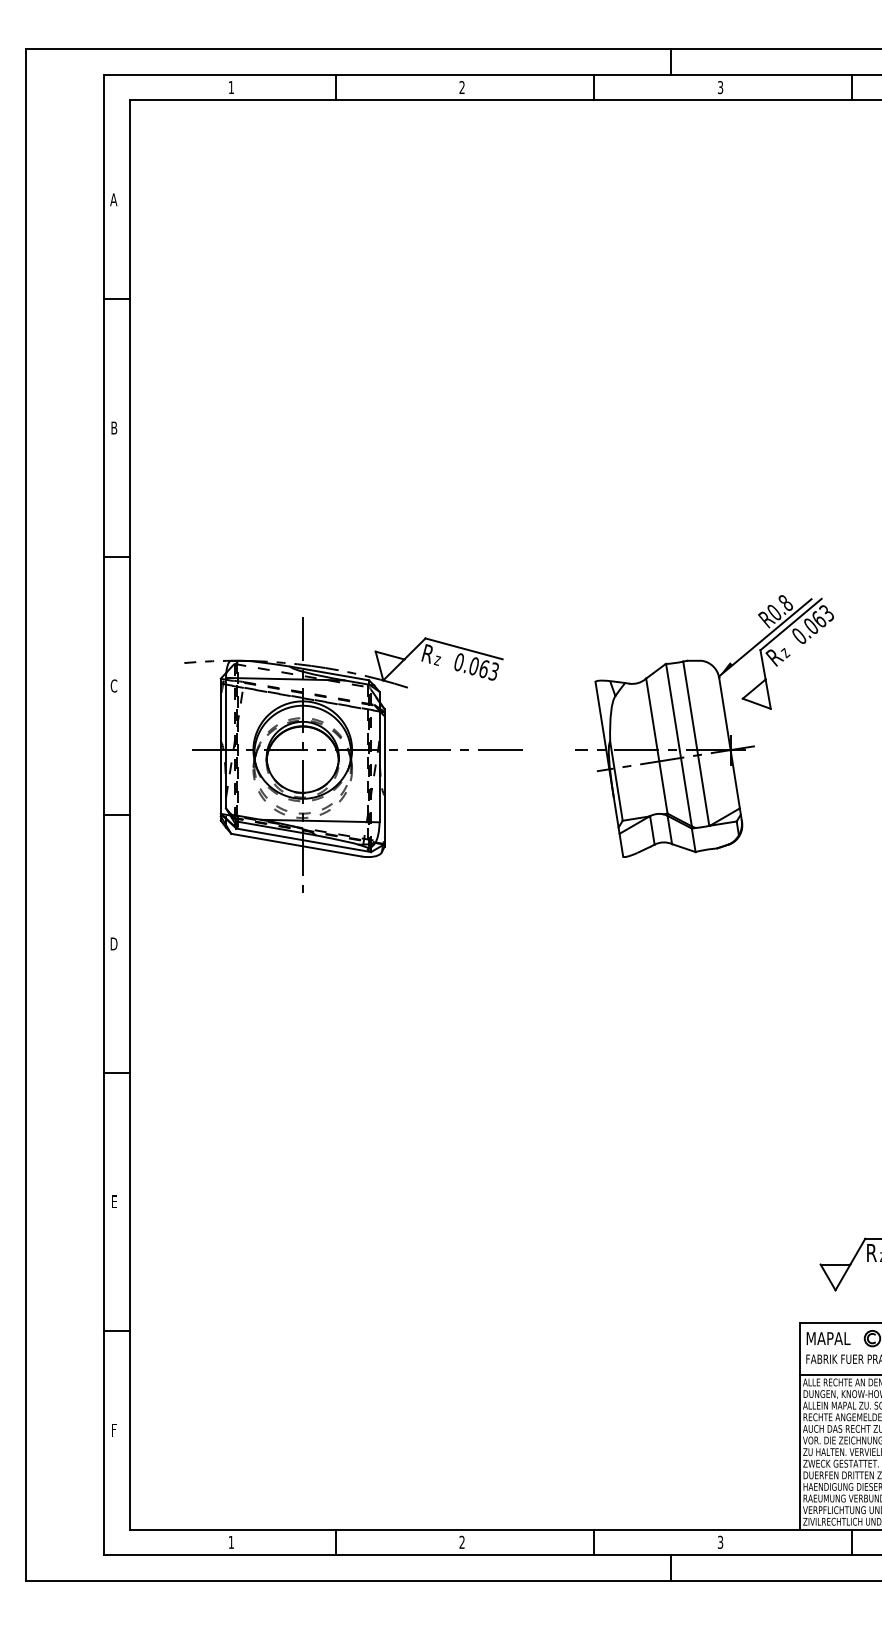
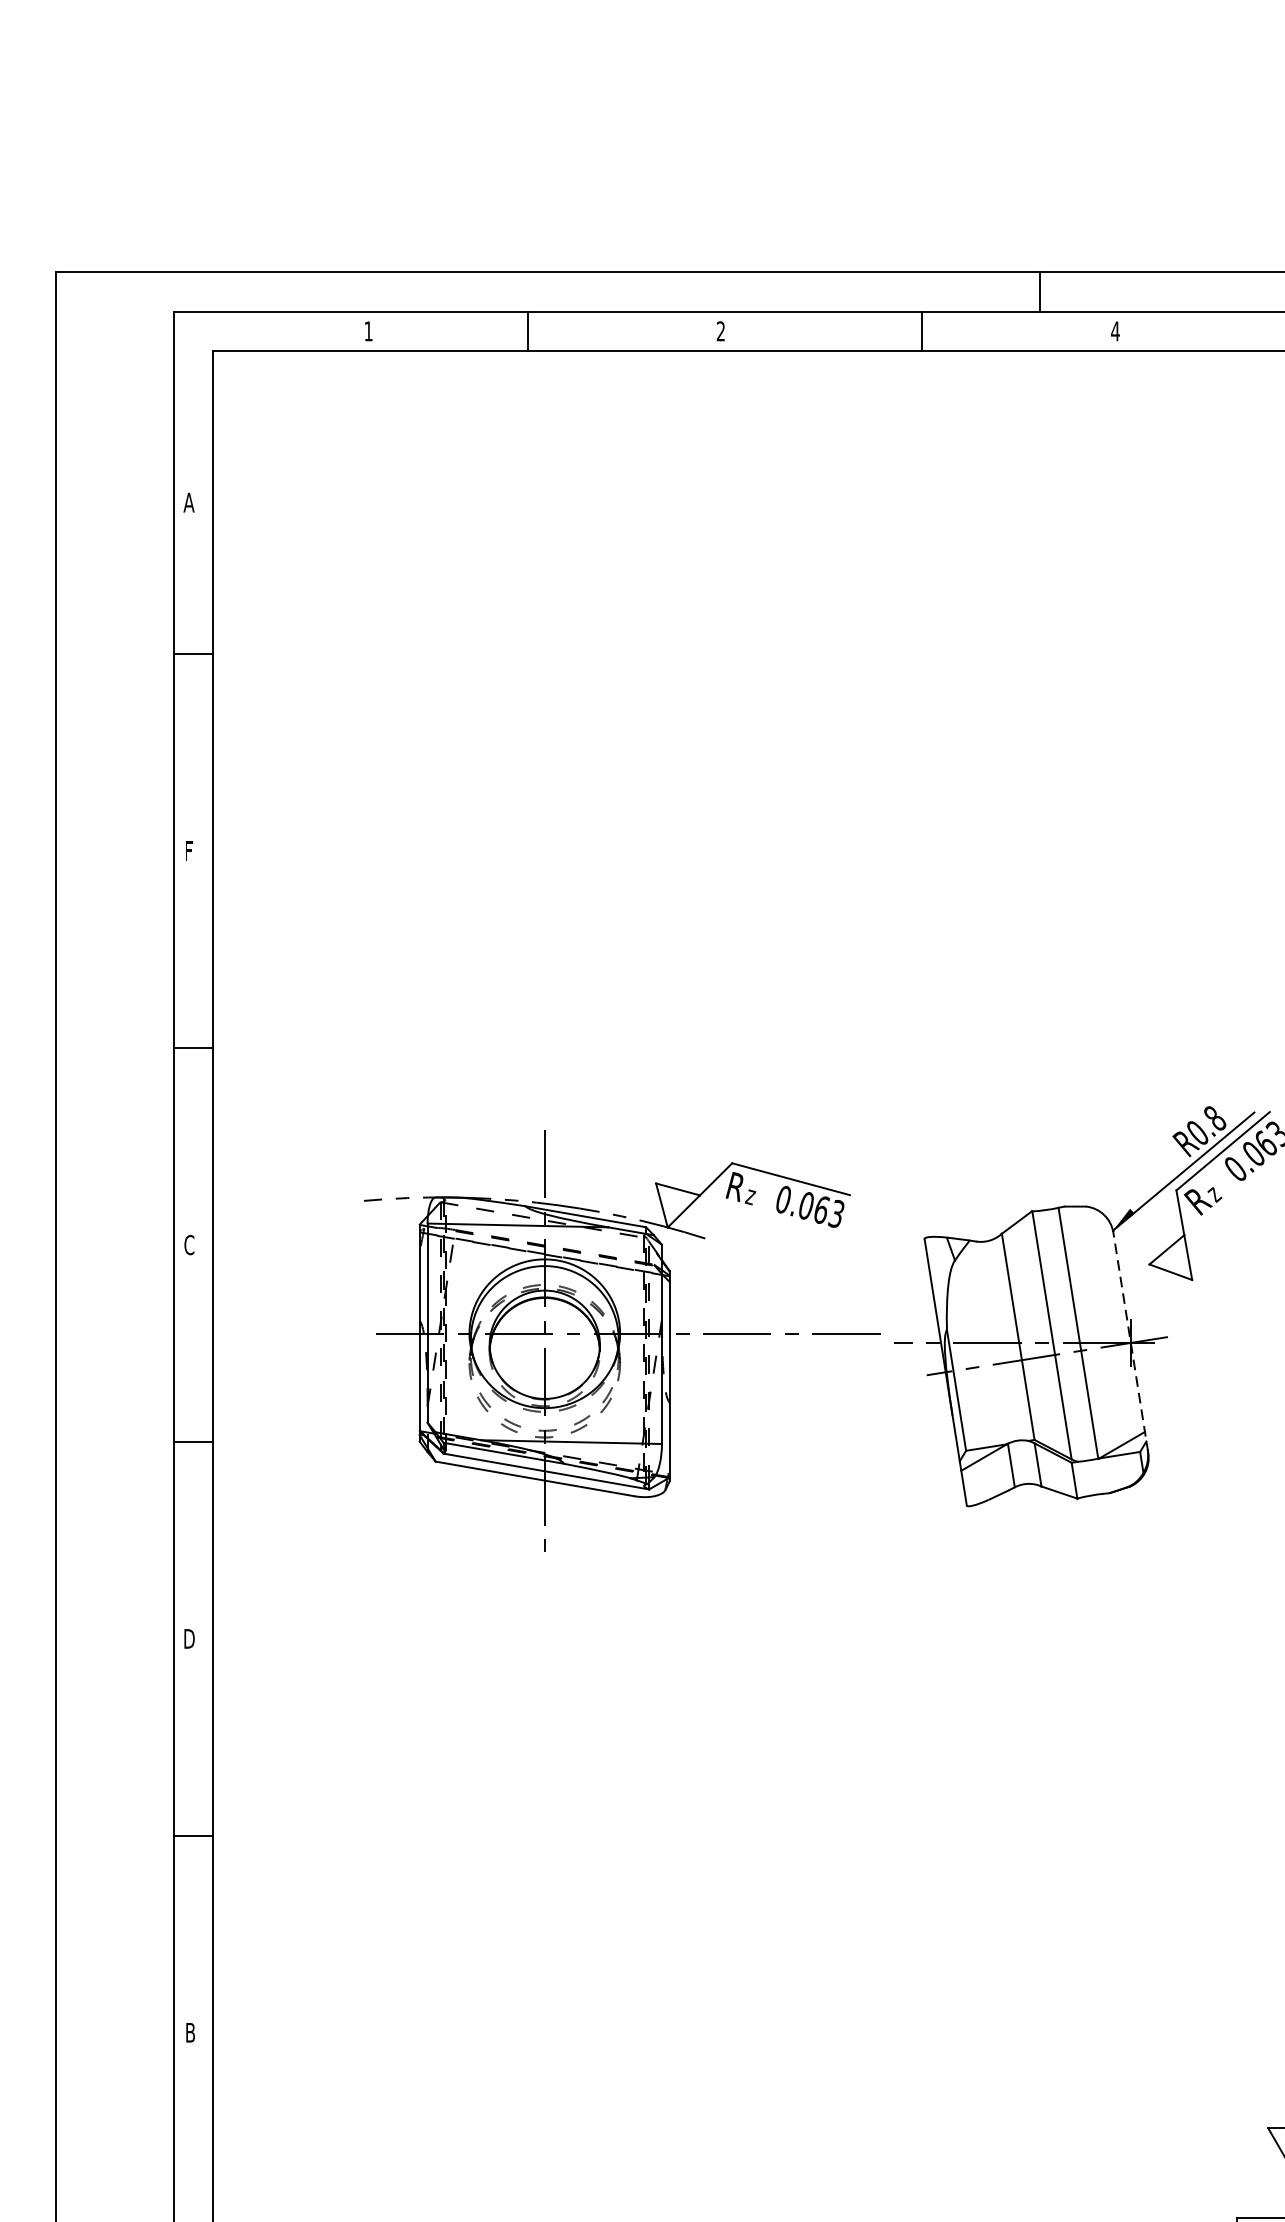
text: (720, 87) -> (1115, 331), 3 -> 4
text: (114, 427) -> (190, 850), B -> F
line: (730, 749) -> (1130, 1342), solid -> dashed
part: (353, 754) -> (622, 1340), moved
text: (114, 1201) -> (190, 2032), E -> B

